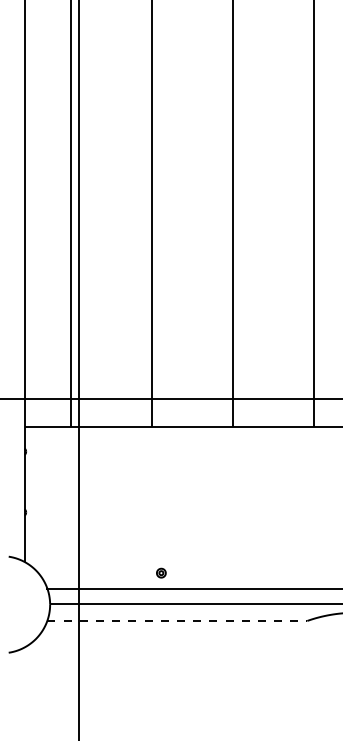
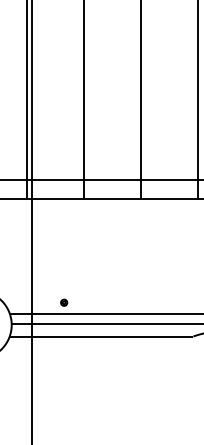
part: (161, 572) -> (64, 302), moved
line: (177, 620) -> (101, 336), dashed -> solid

